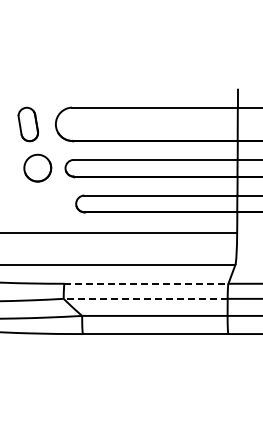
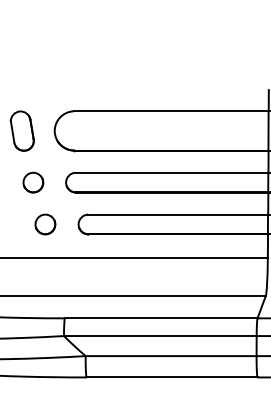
part: (37, 168) -> (33, 182), size x0.62
part: (47, 203) -> (44, 223), added
line: (146, 283) -> (161, 318), dashed -> solid
line: (145, 298) -> (160, 335), dashed -> solid

